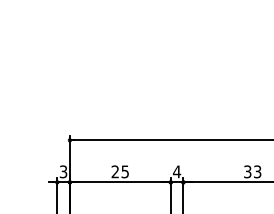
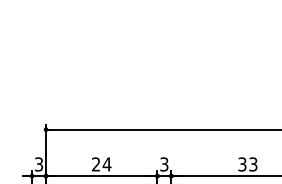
text: (125, 171) -> (107, 164), 25 -> 24
text: (177, 171) -> (164, 164), 4 -> 3

